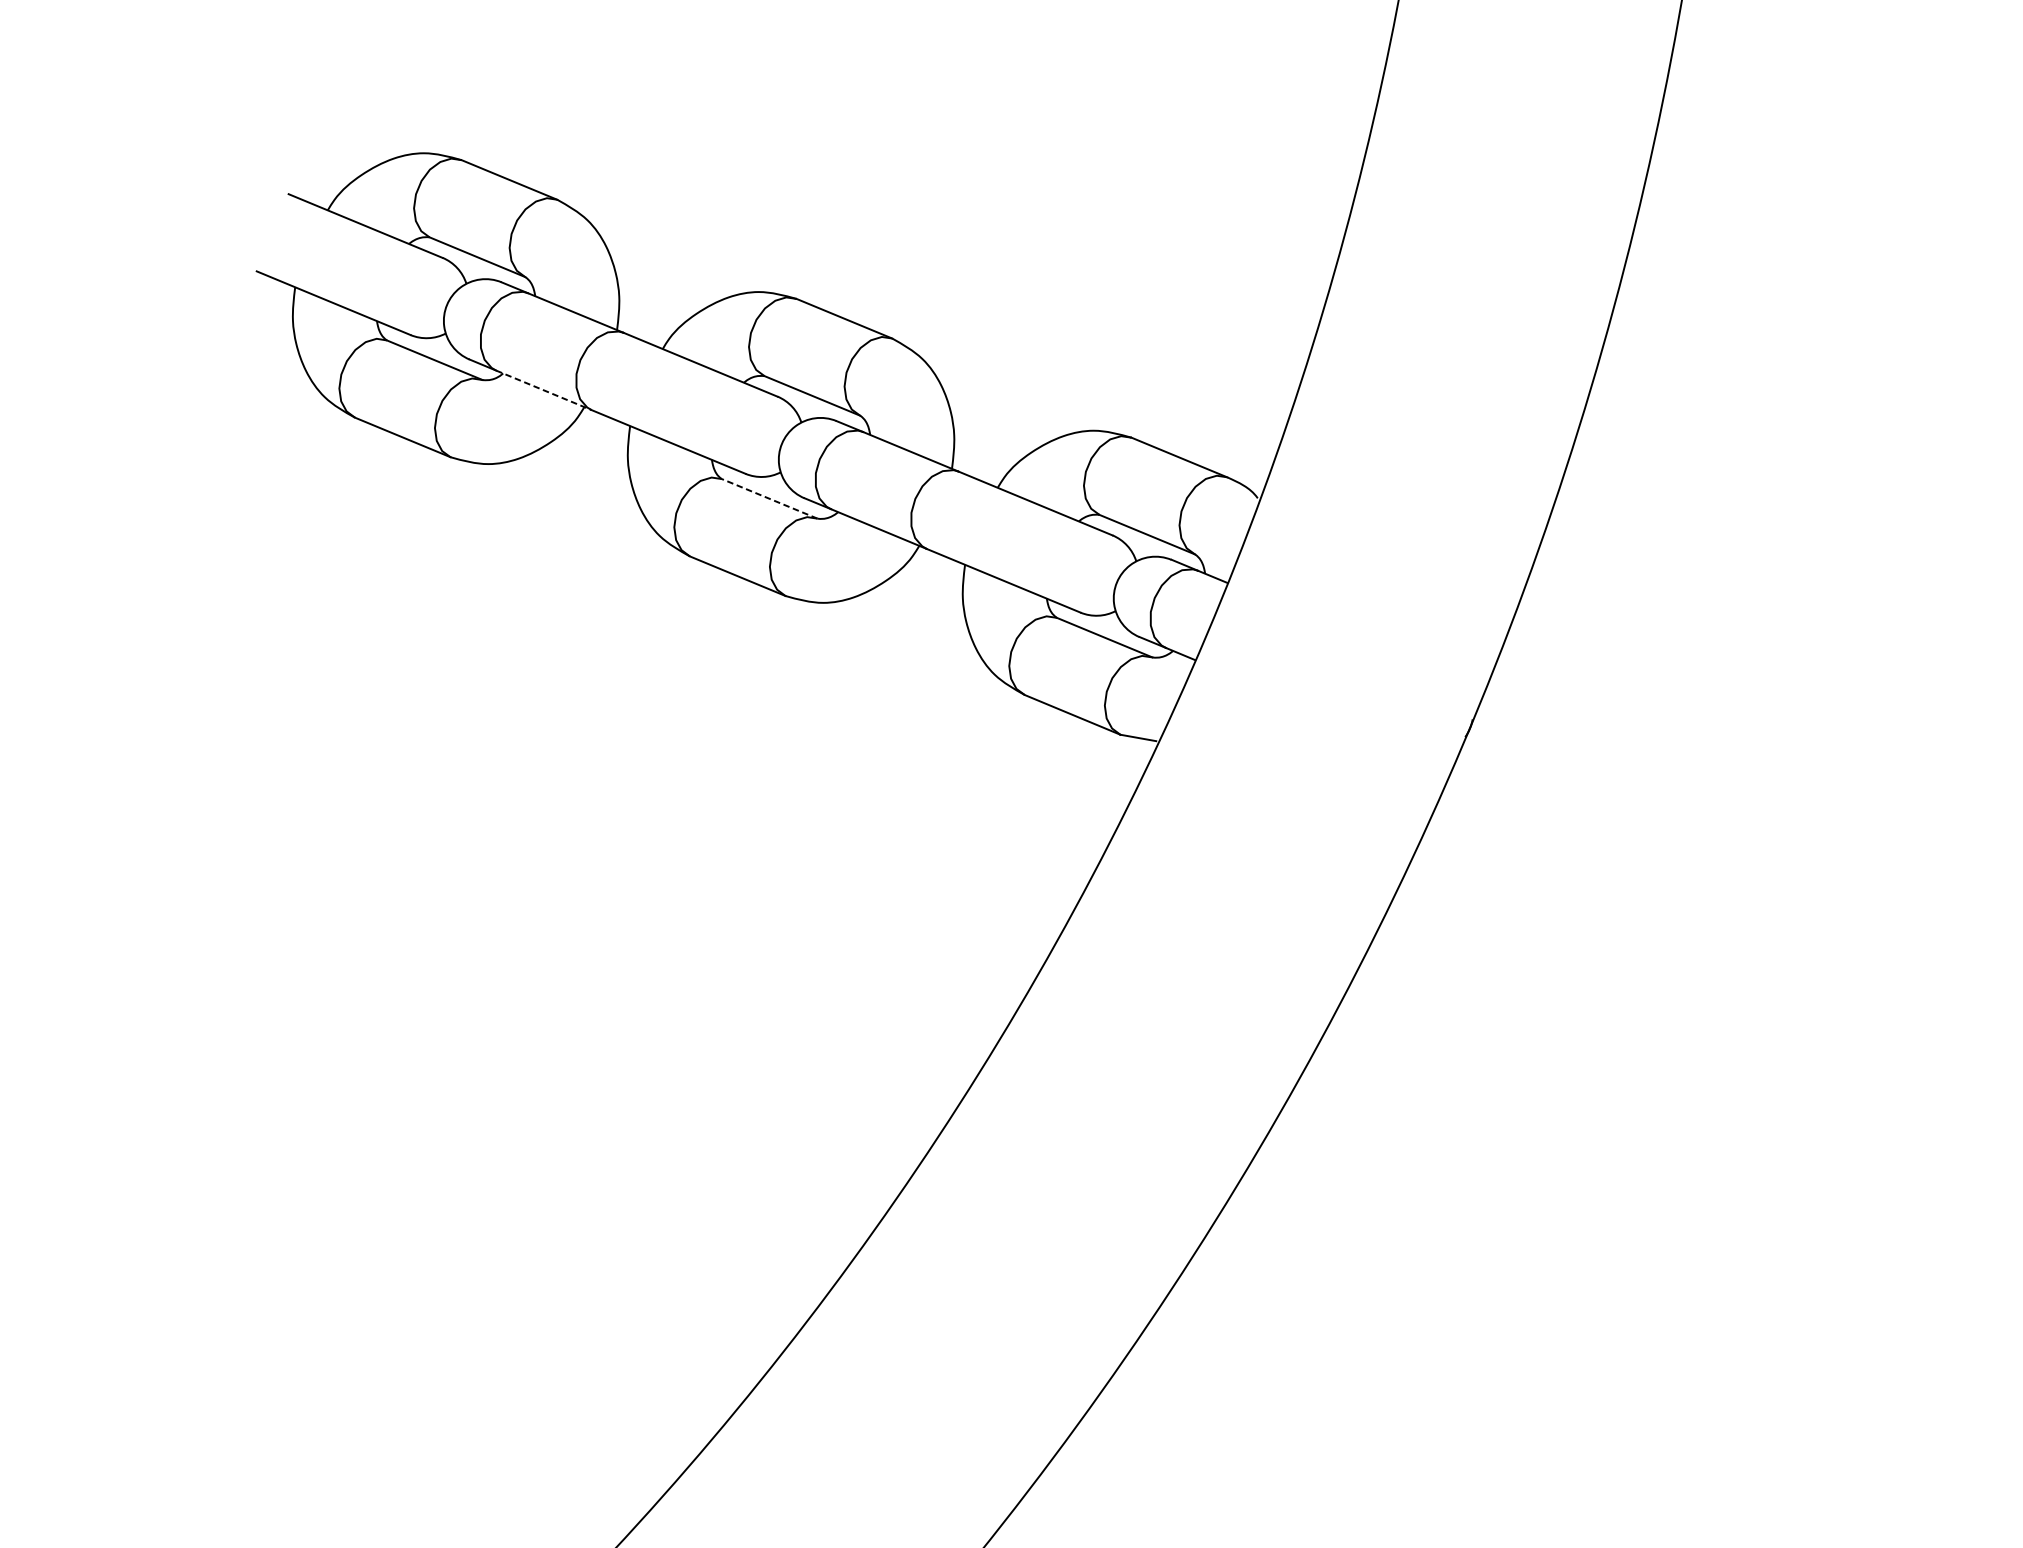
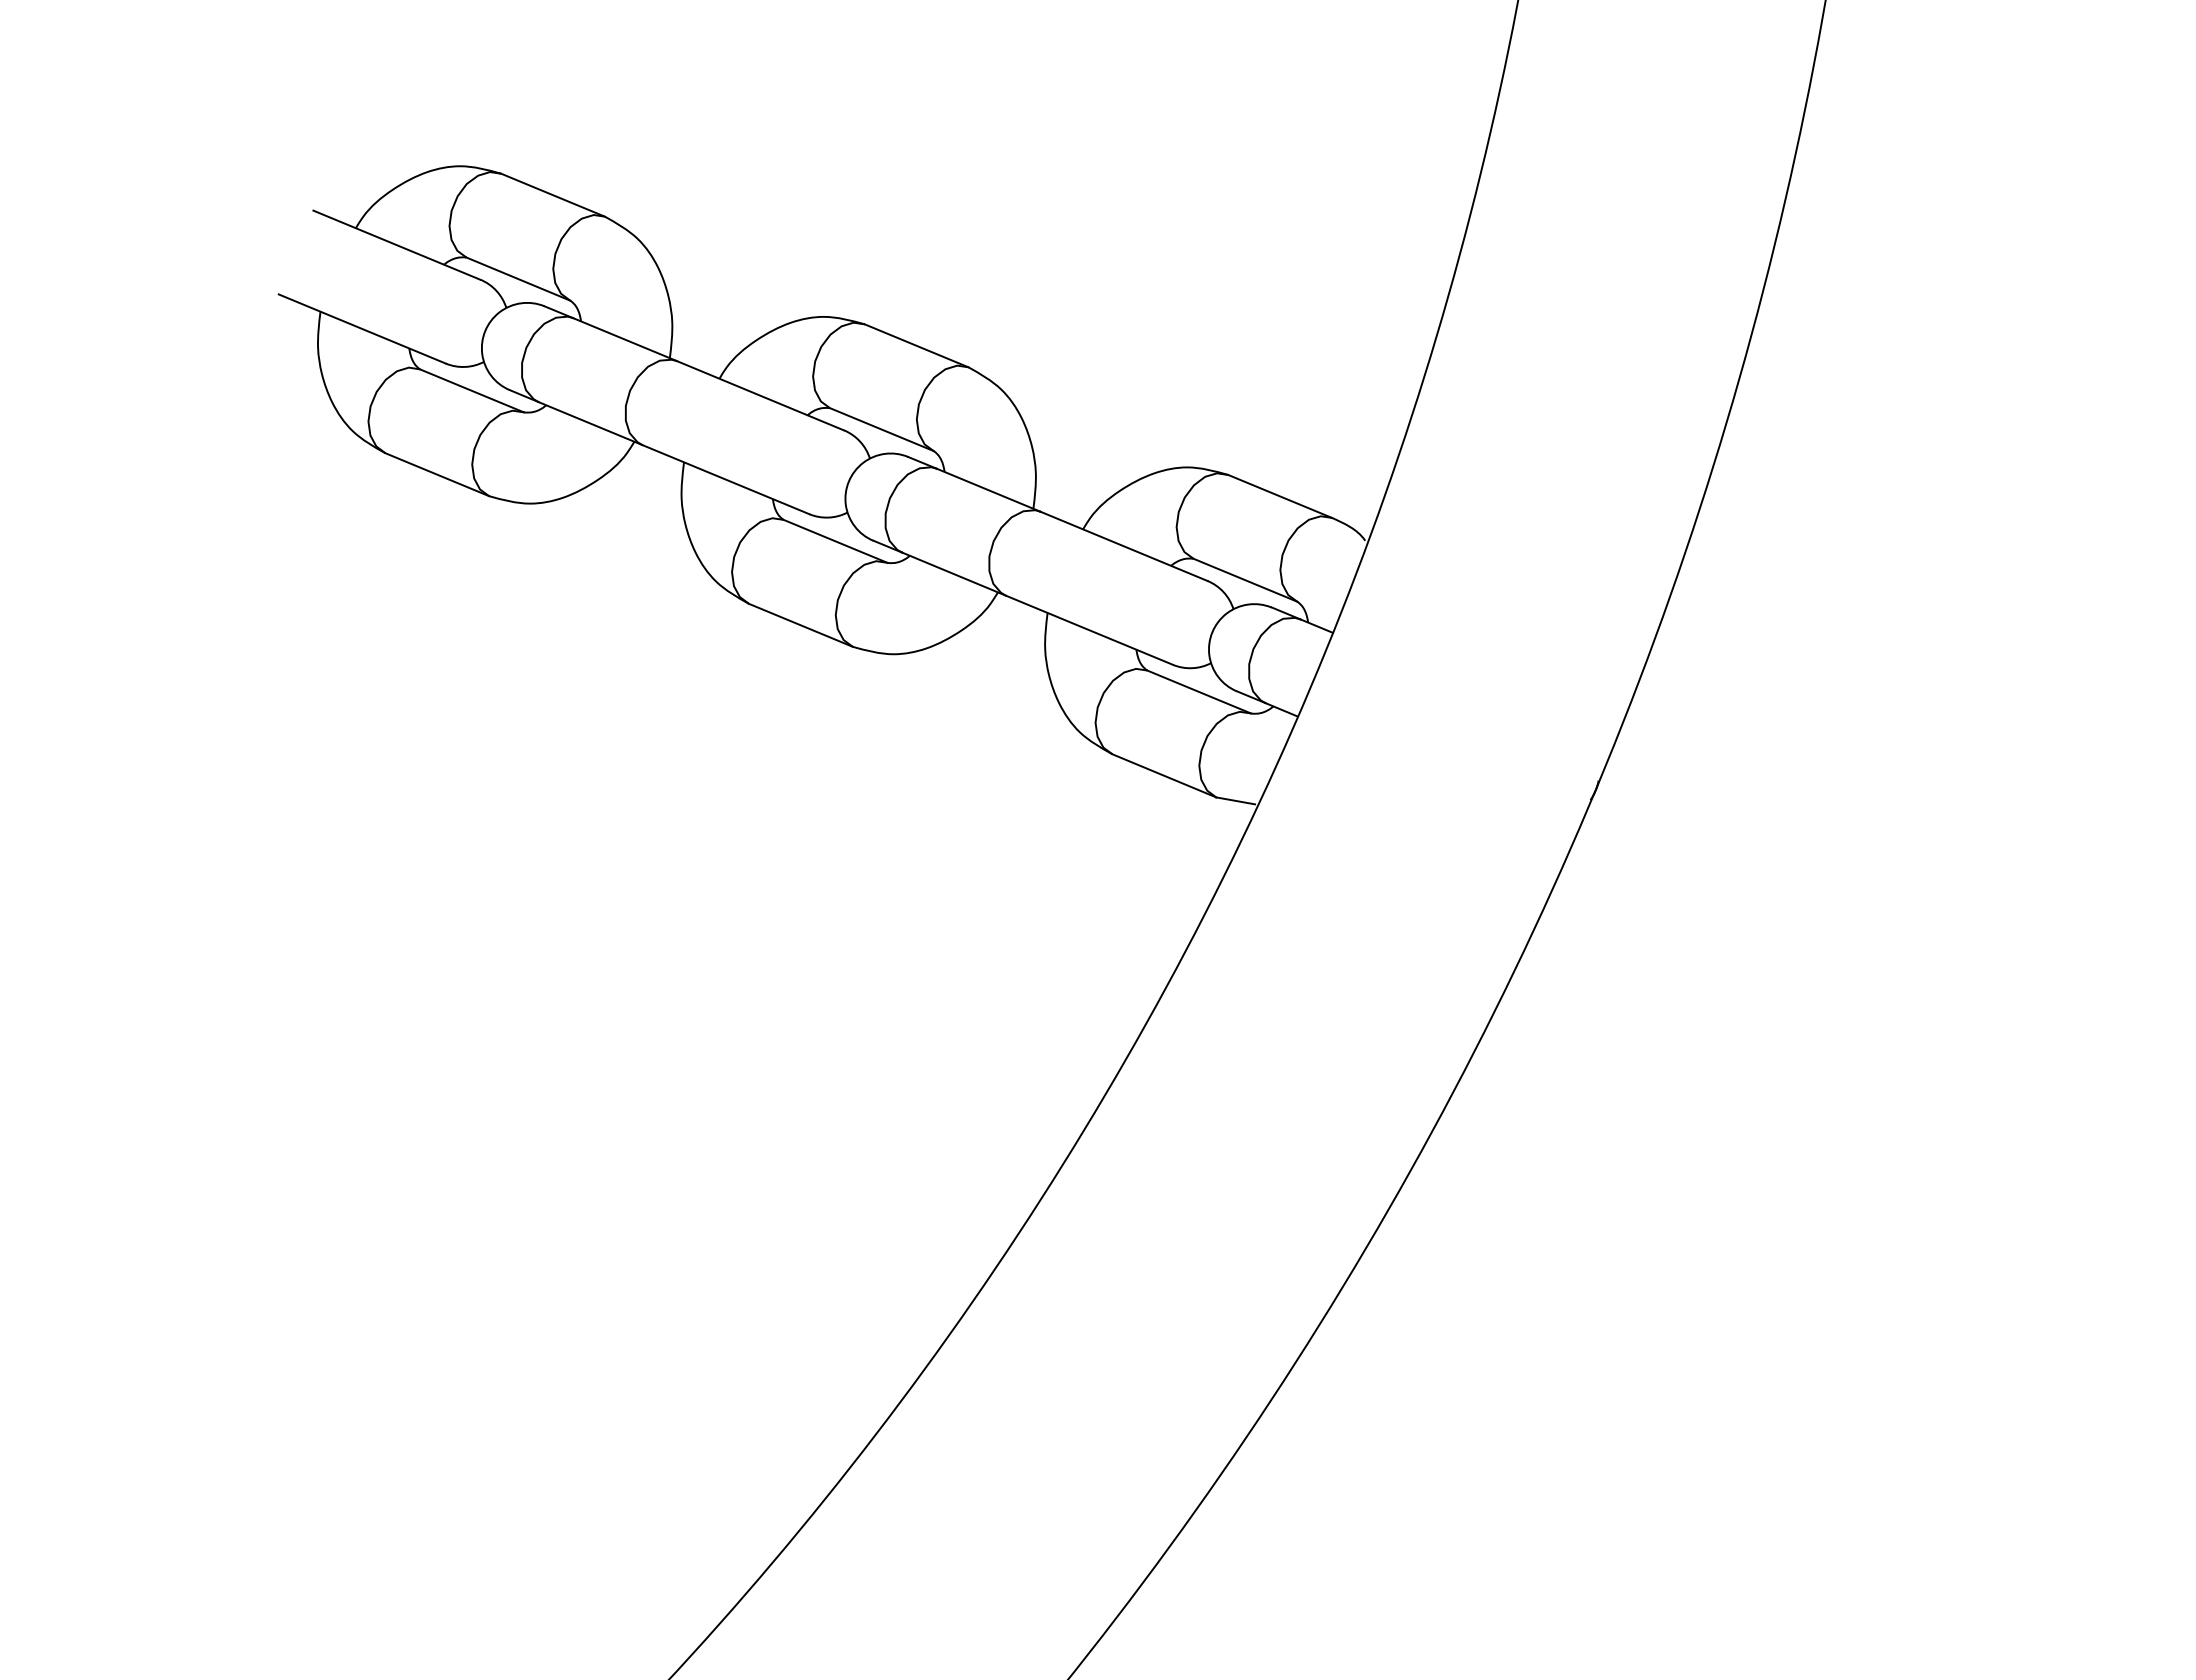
line: (543, 390) -> (590, 423), dashed -> solid
line: (769, 498) -> (835, 541), dashed -> solid

